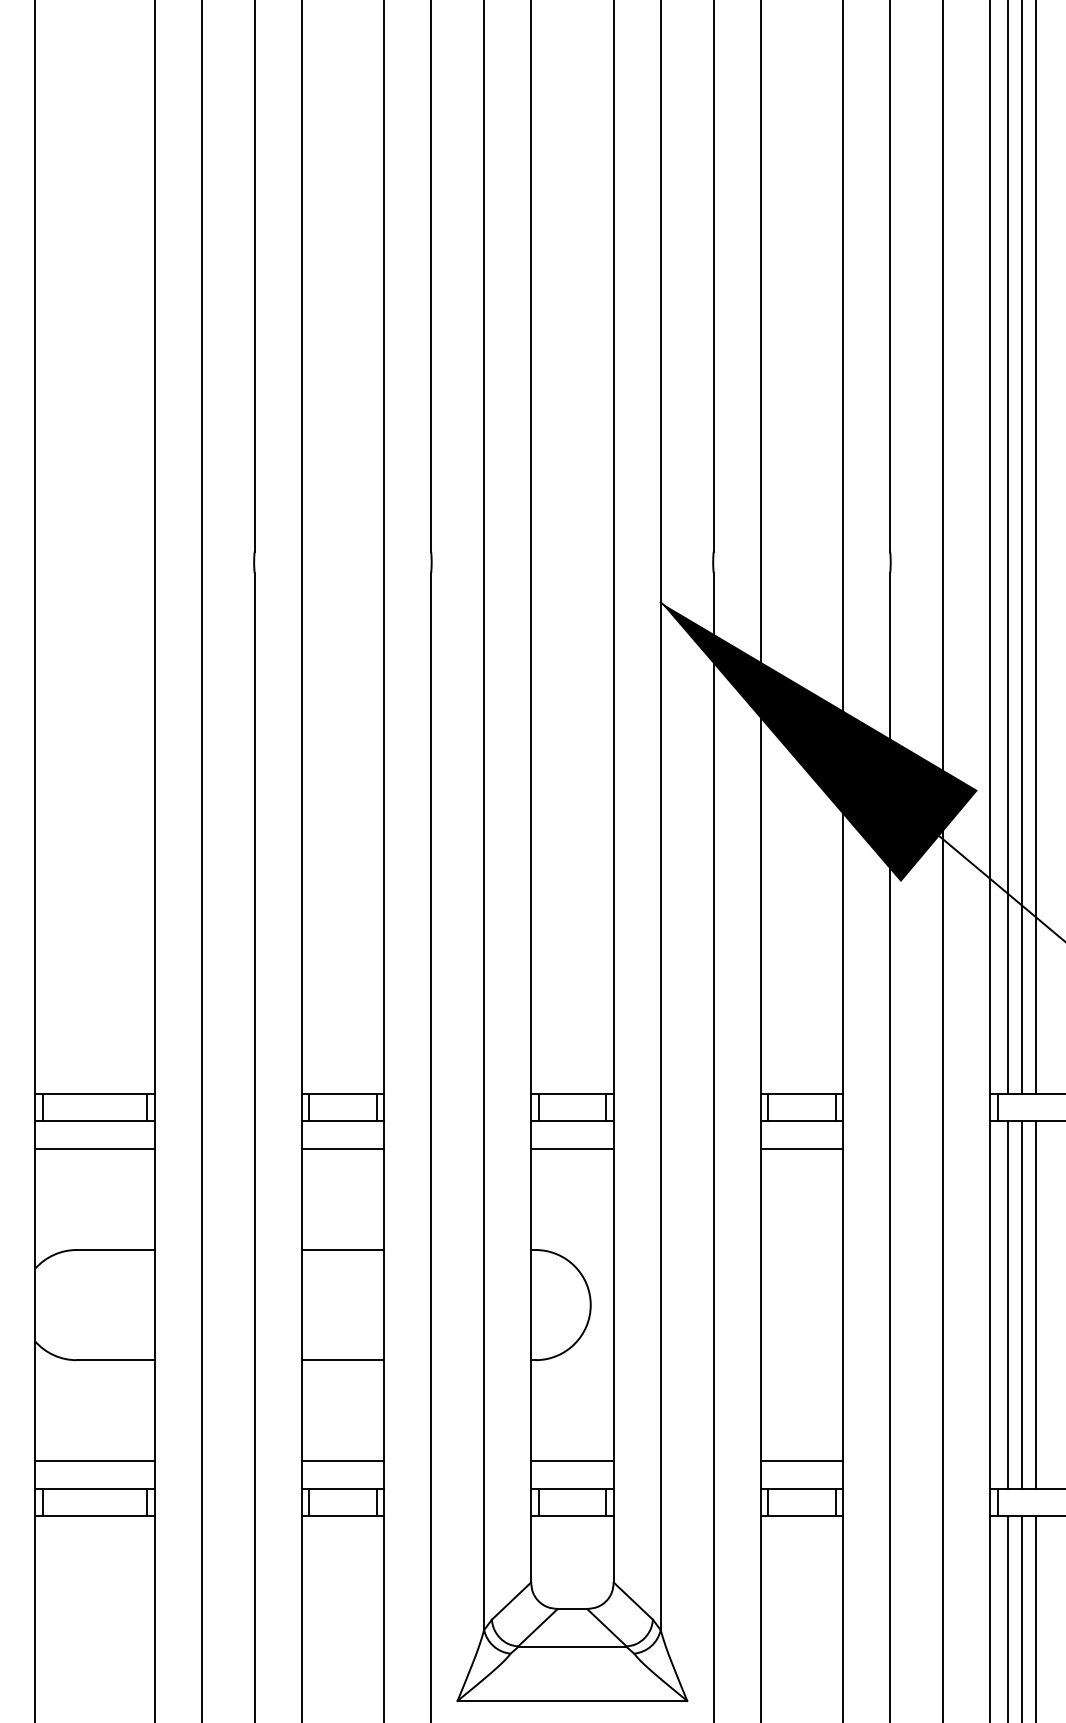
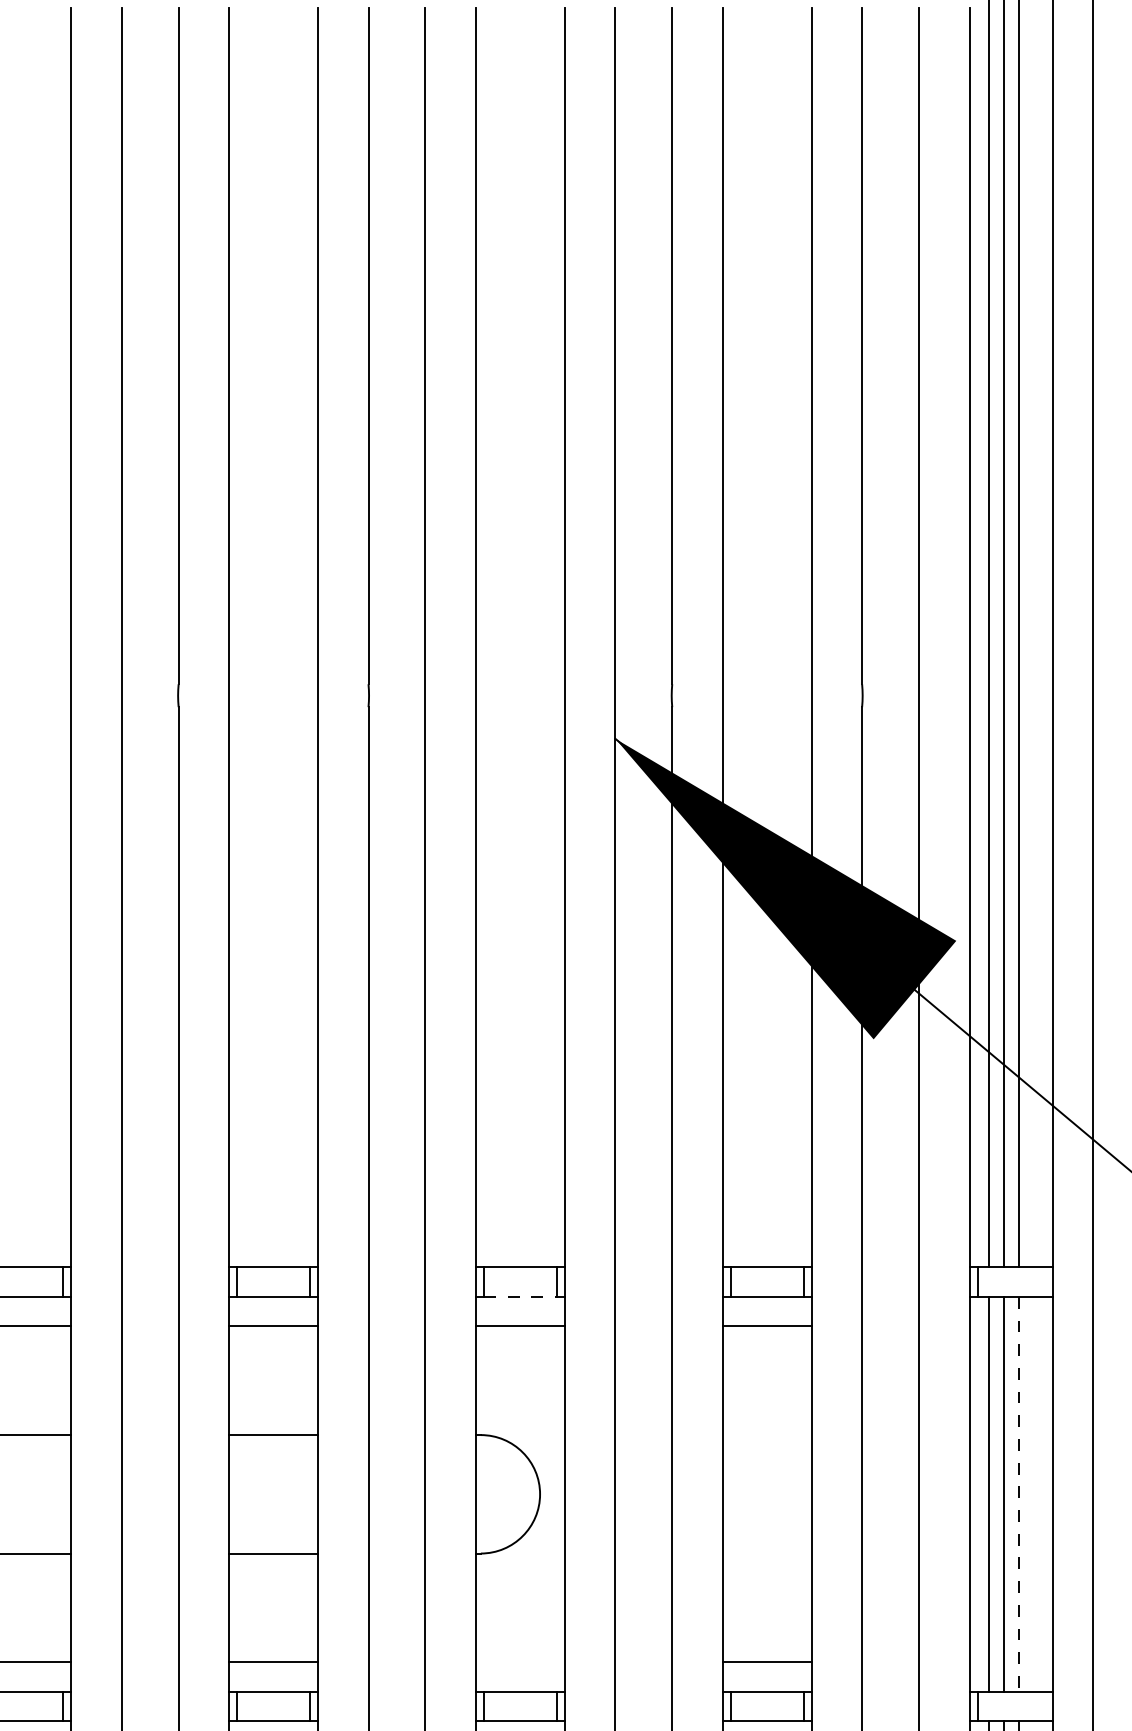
line: (572, 1121) -> (520, 1296), solid -> dashed
line: (1036, 1305) -> (1019, 1494), solid -> dashed
line: (572, 1461) -> (520, 1662), removed

